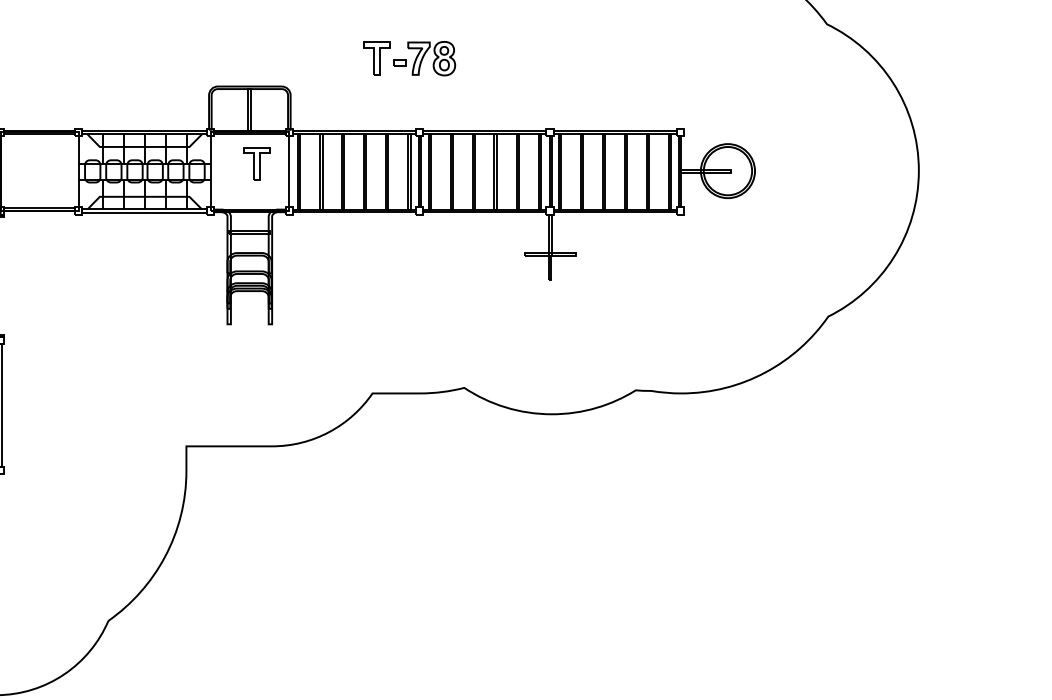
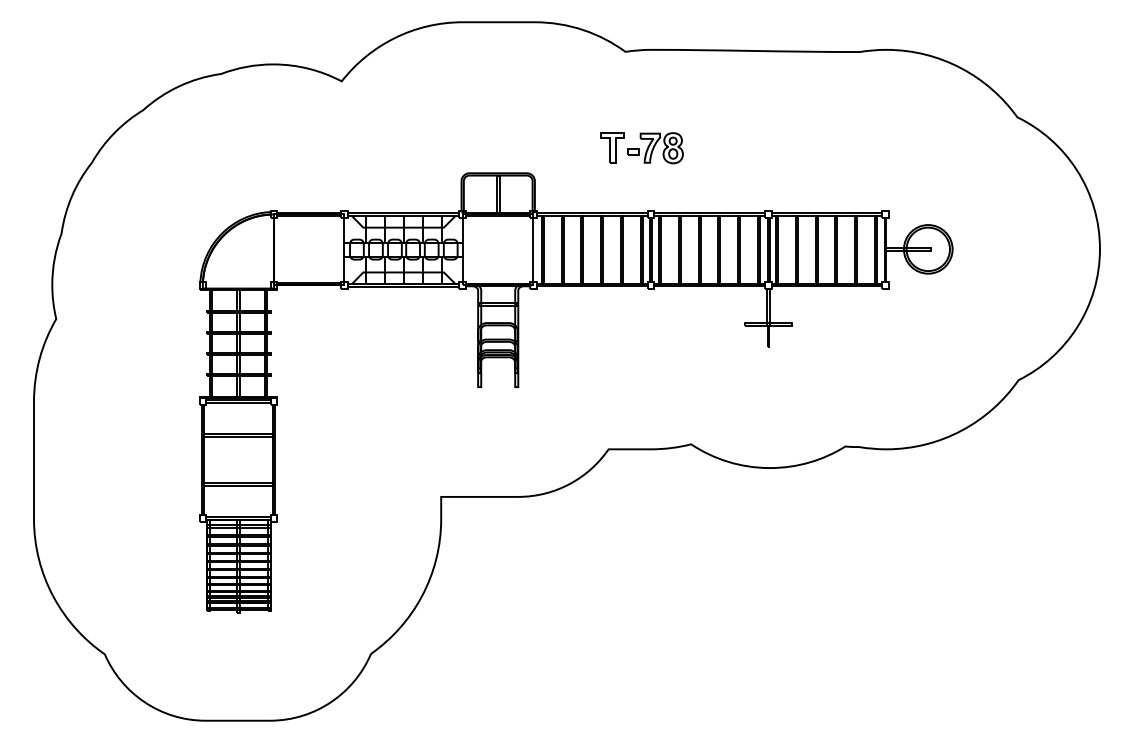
part: (256, 163) -> (504, 242), removed

